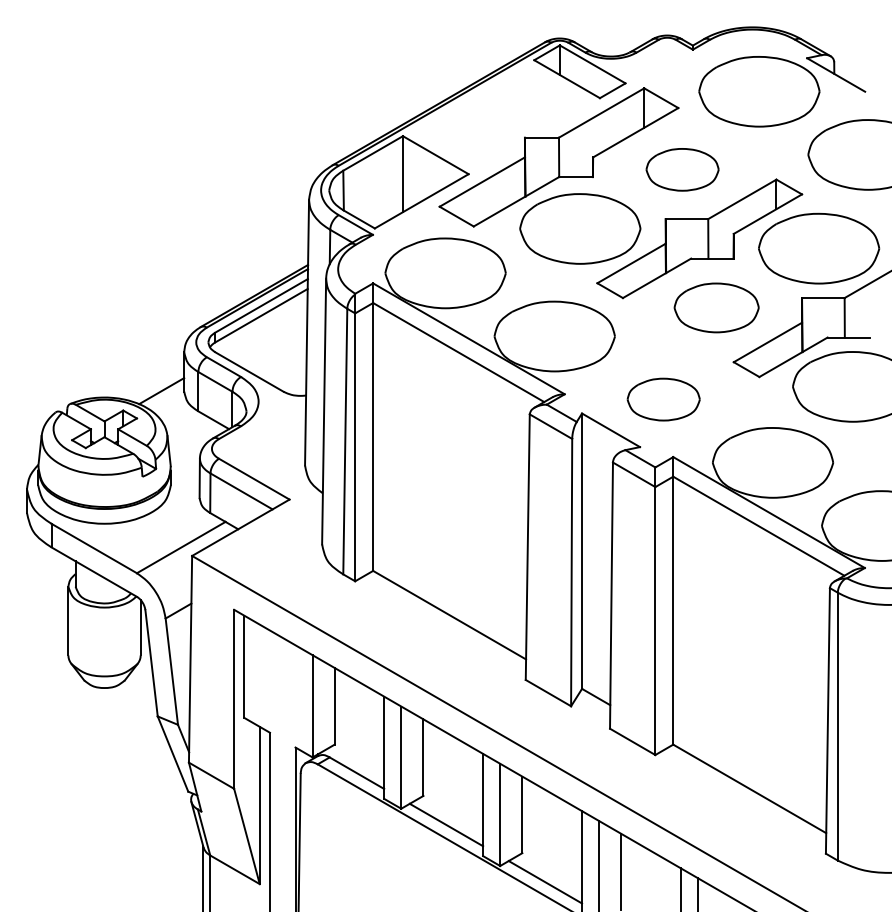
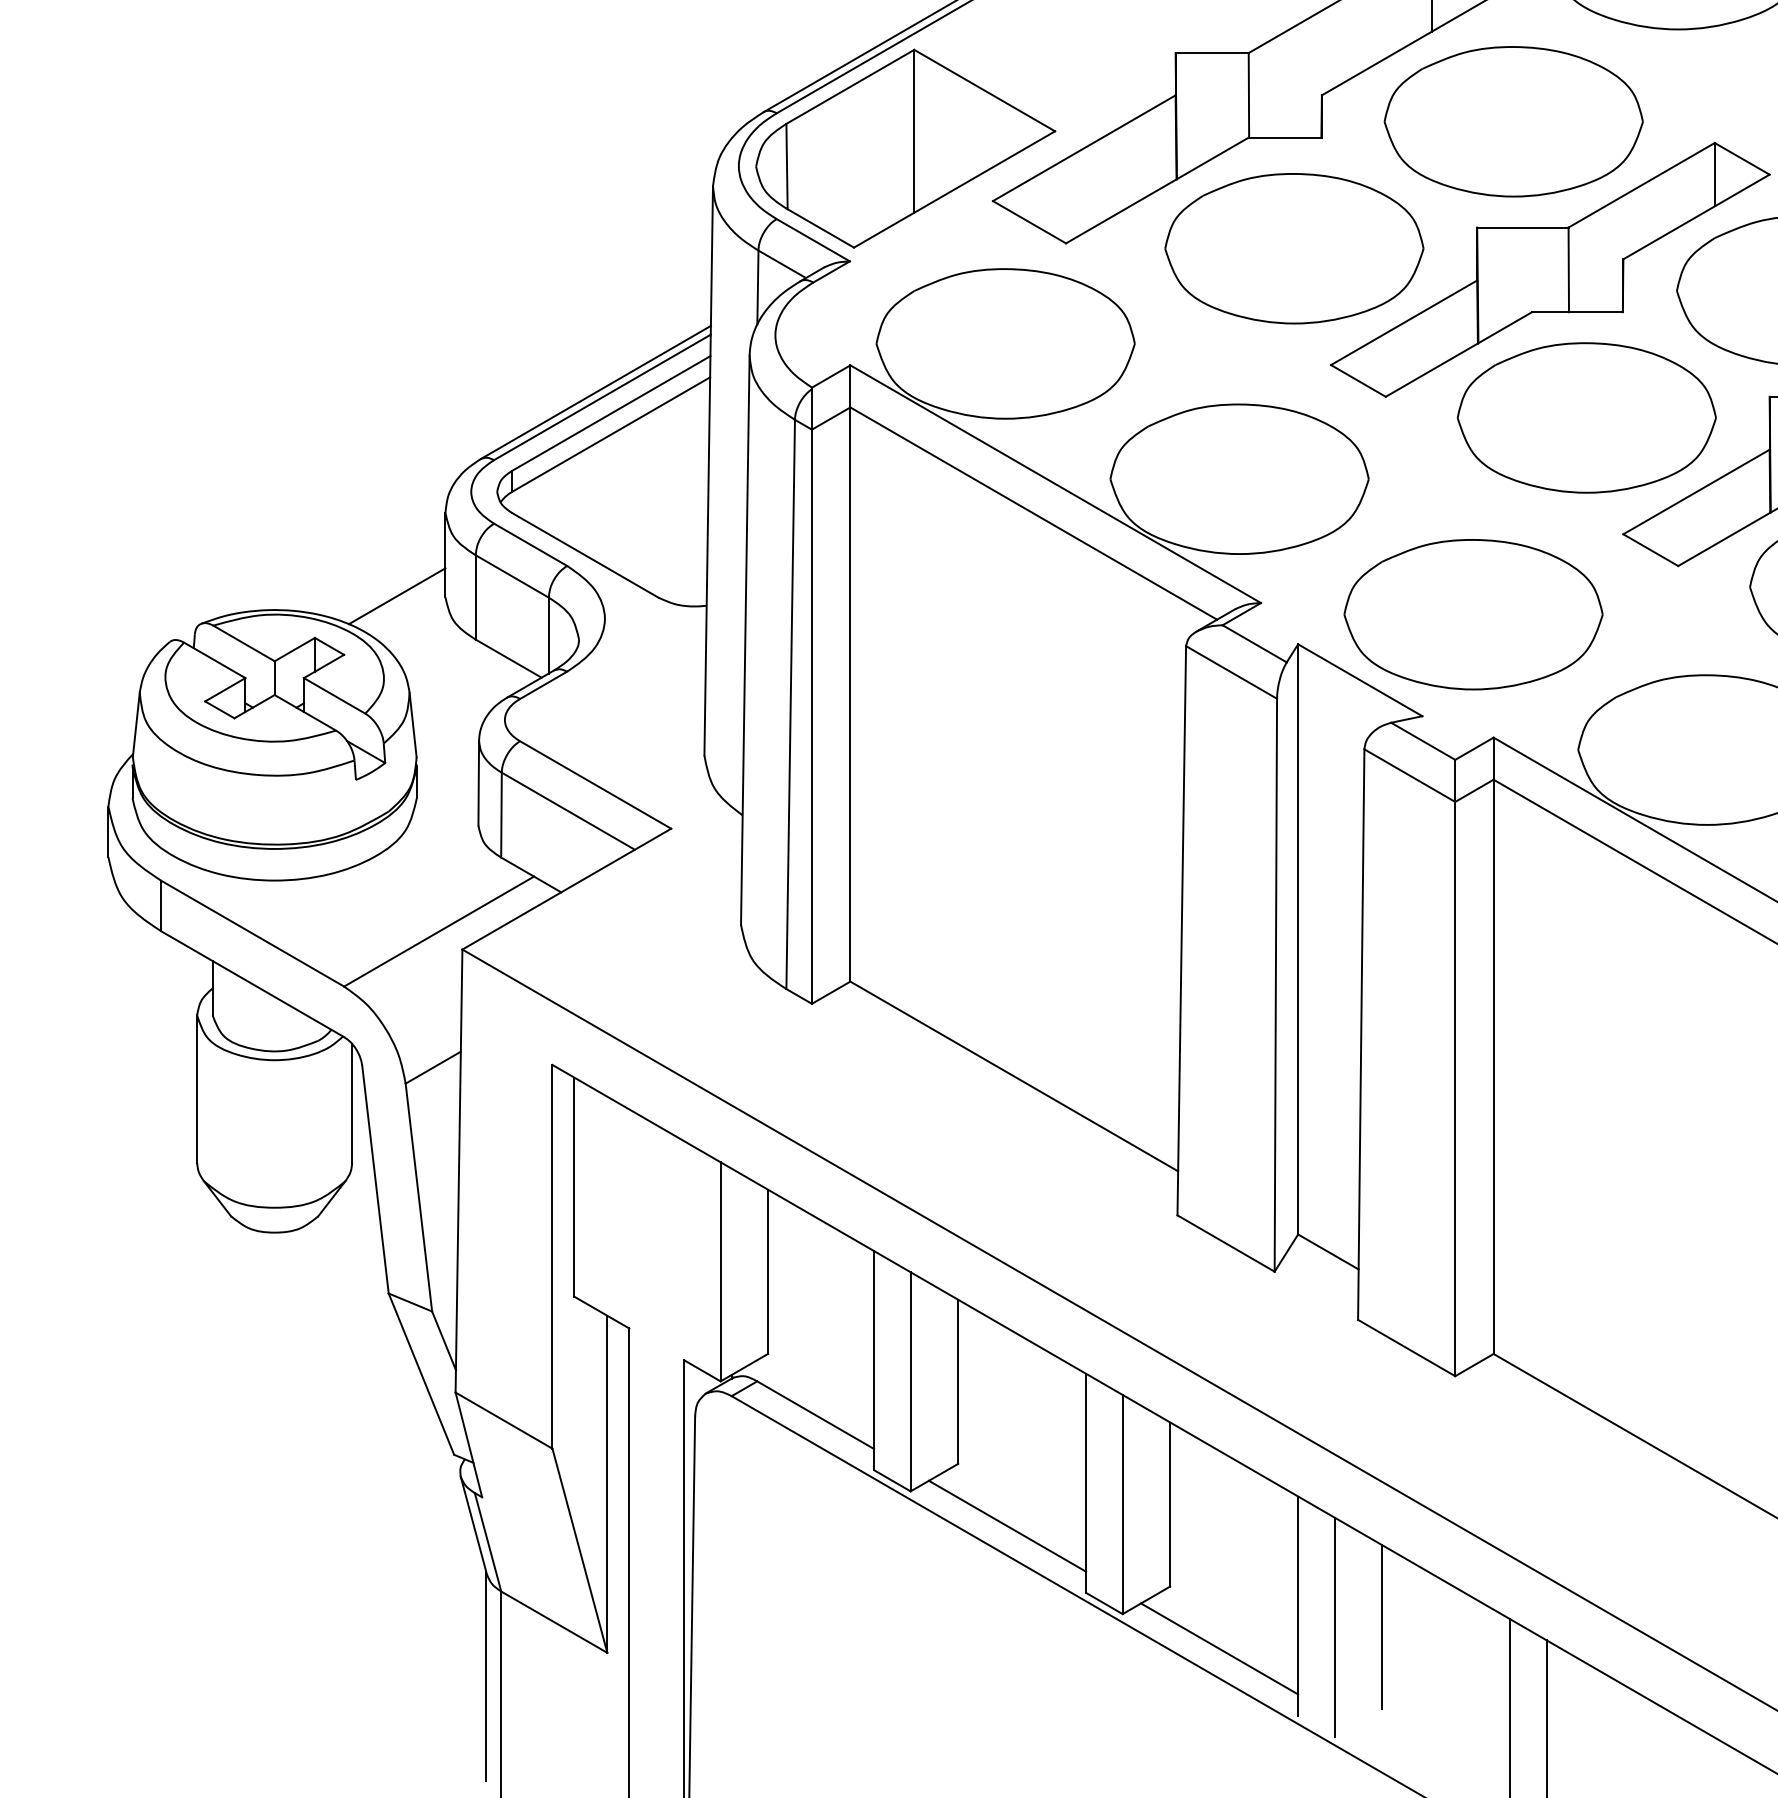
part: (682, 169) -> (1513, 121), size x1.67
part: (716, 307) -> (1586, 417), size x1.43
part: (663, 399) -> (1472, 614), size x1.67

